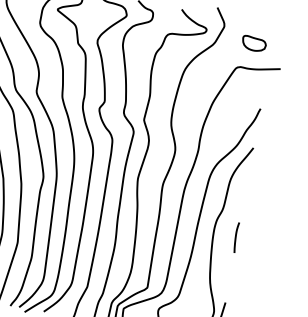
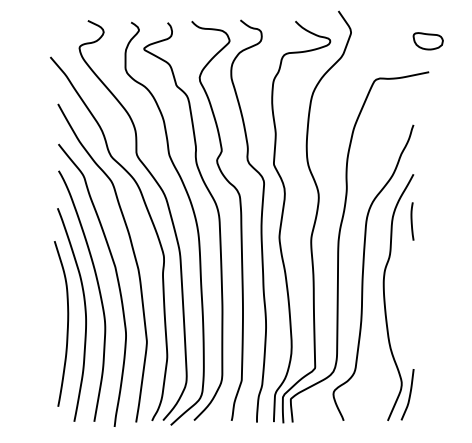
part: (253, 43) -> (427, 41), moved
curve: (236, 237) -> (412, 221), moved

